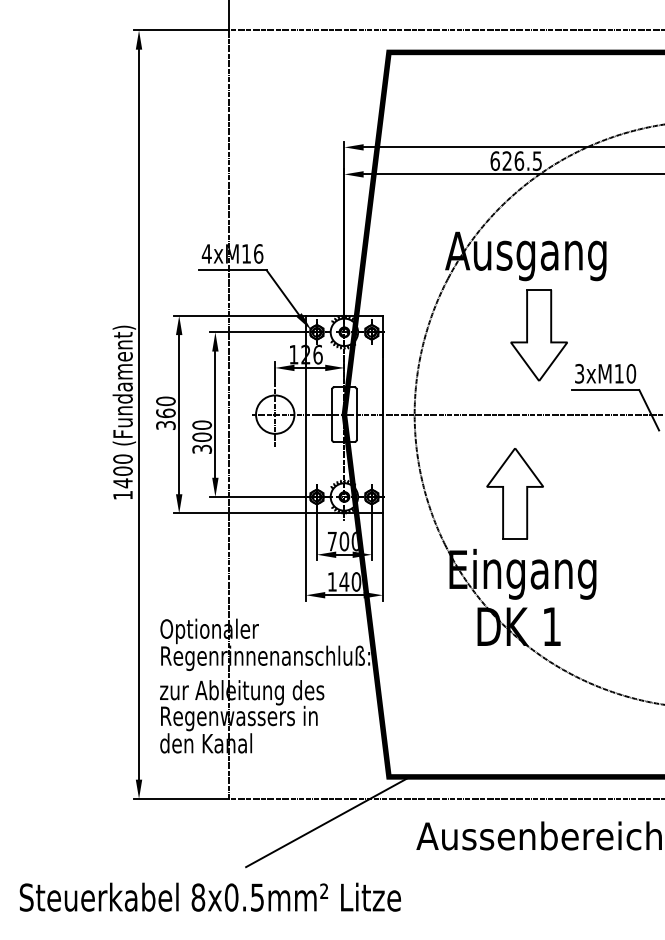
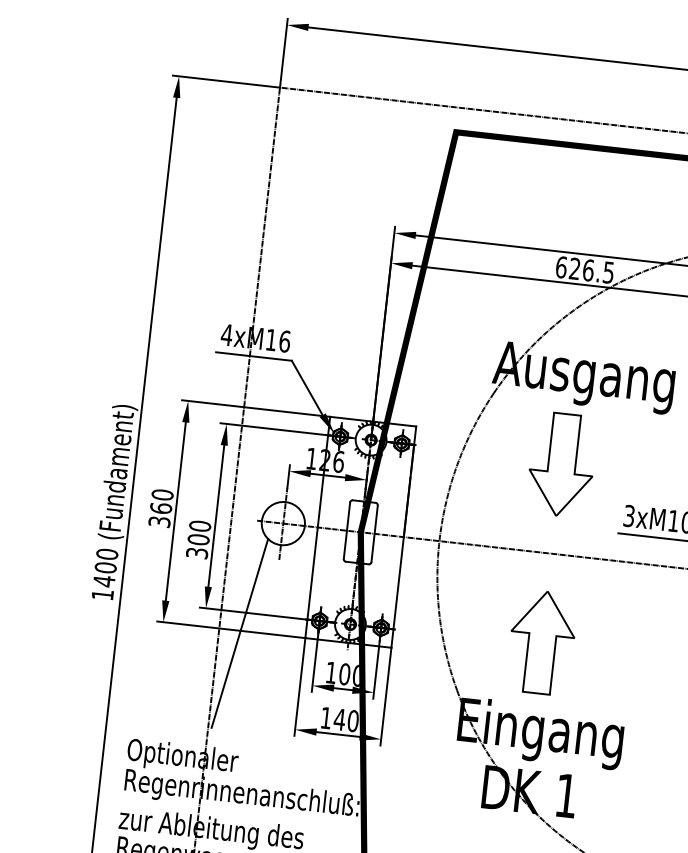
part: (538, 335) -> (561, 465), moved
line: (247, 515) -> (239, 633), added
text: (331, 541) -> (330, 672), 700 -> 100

